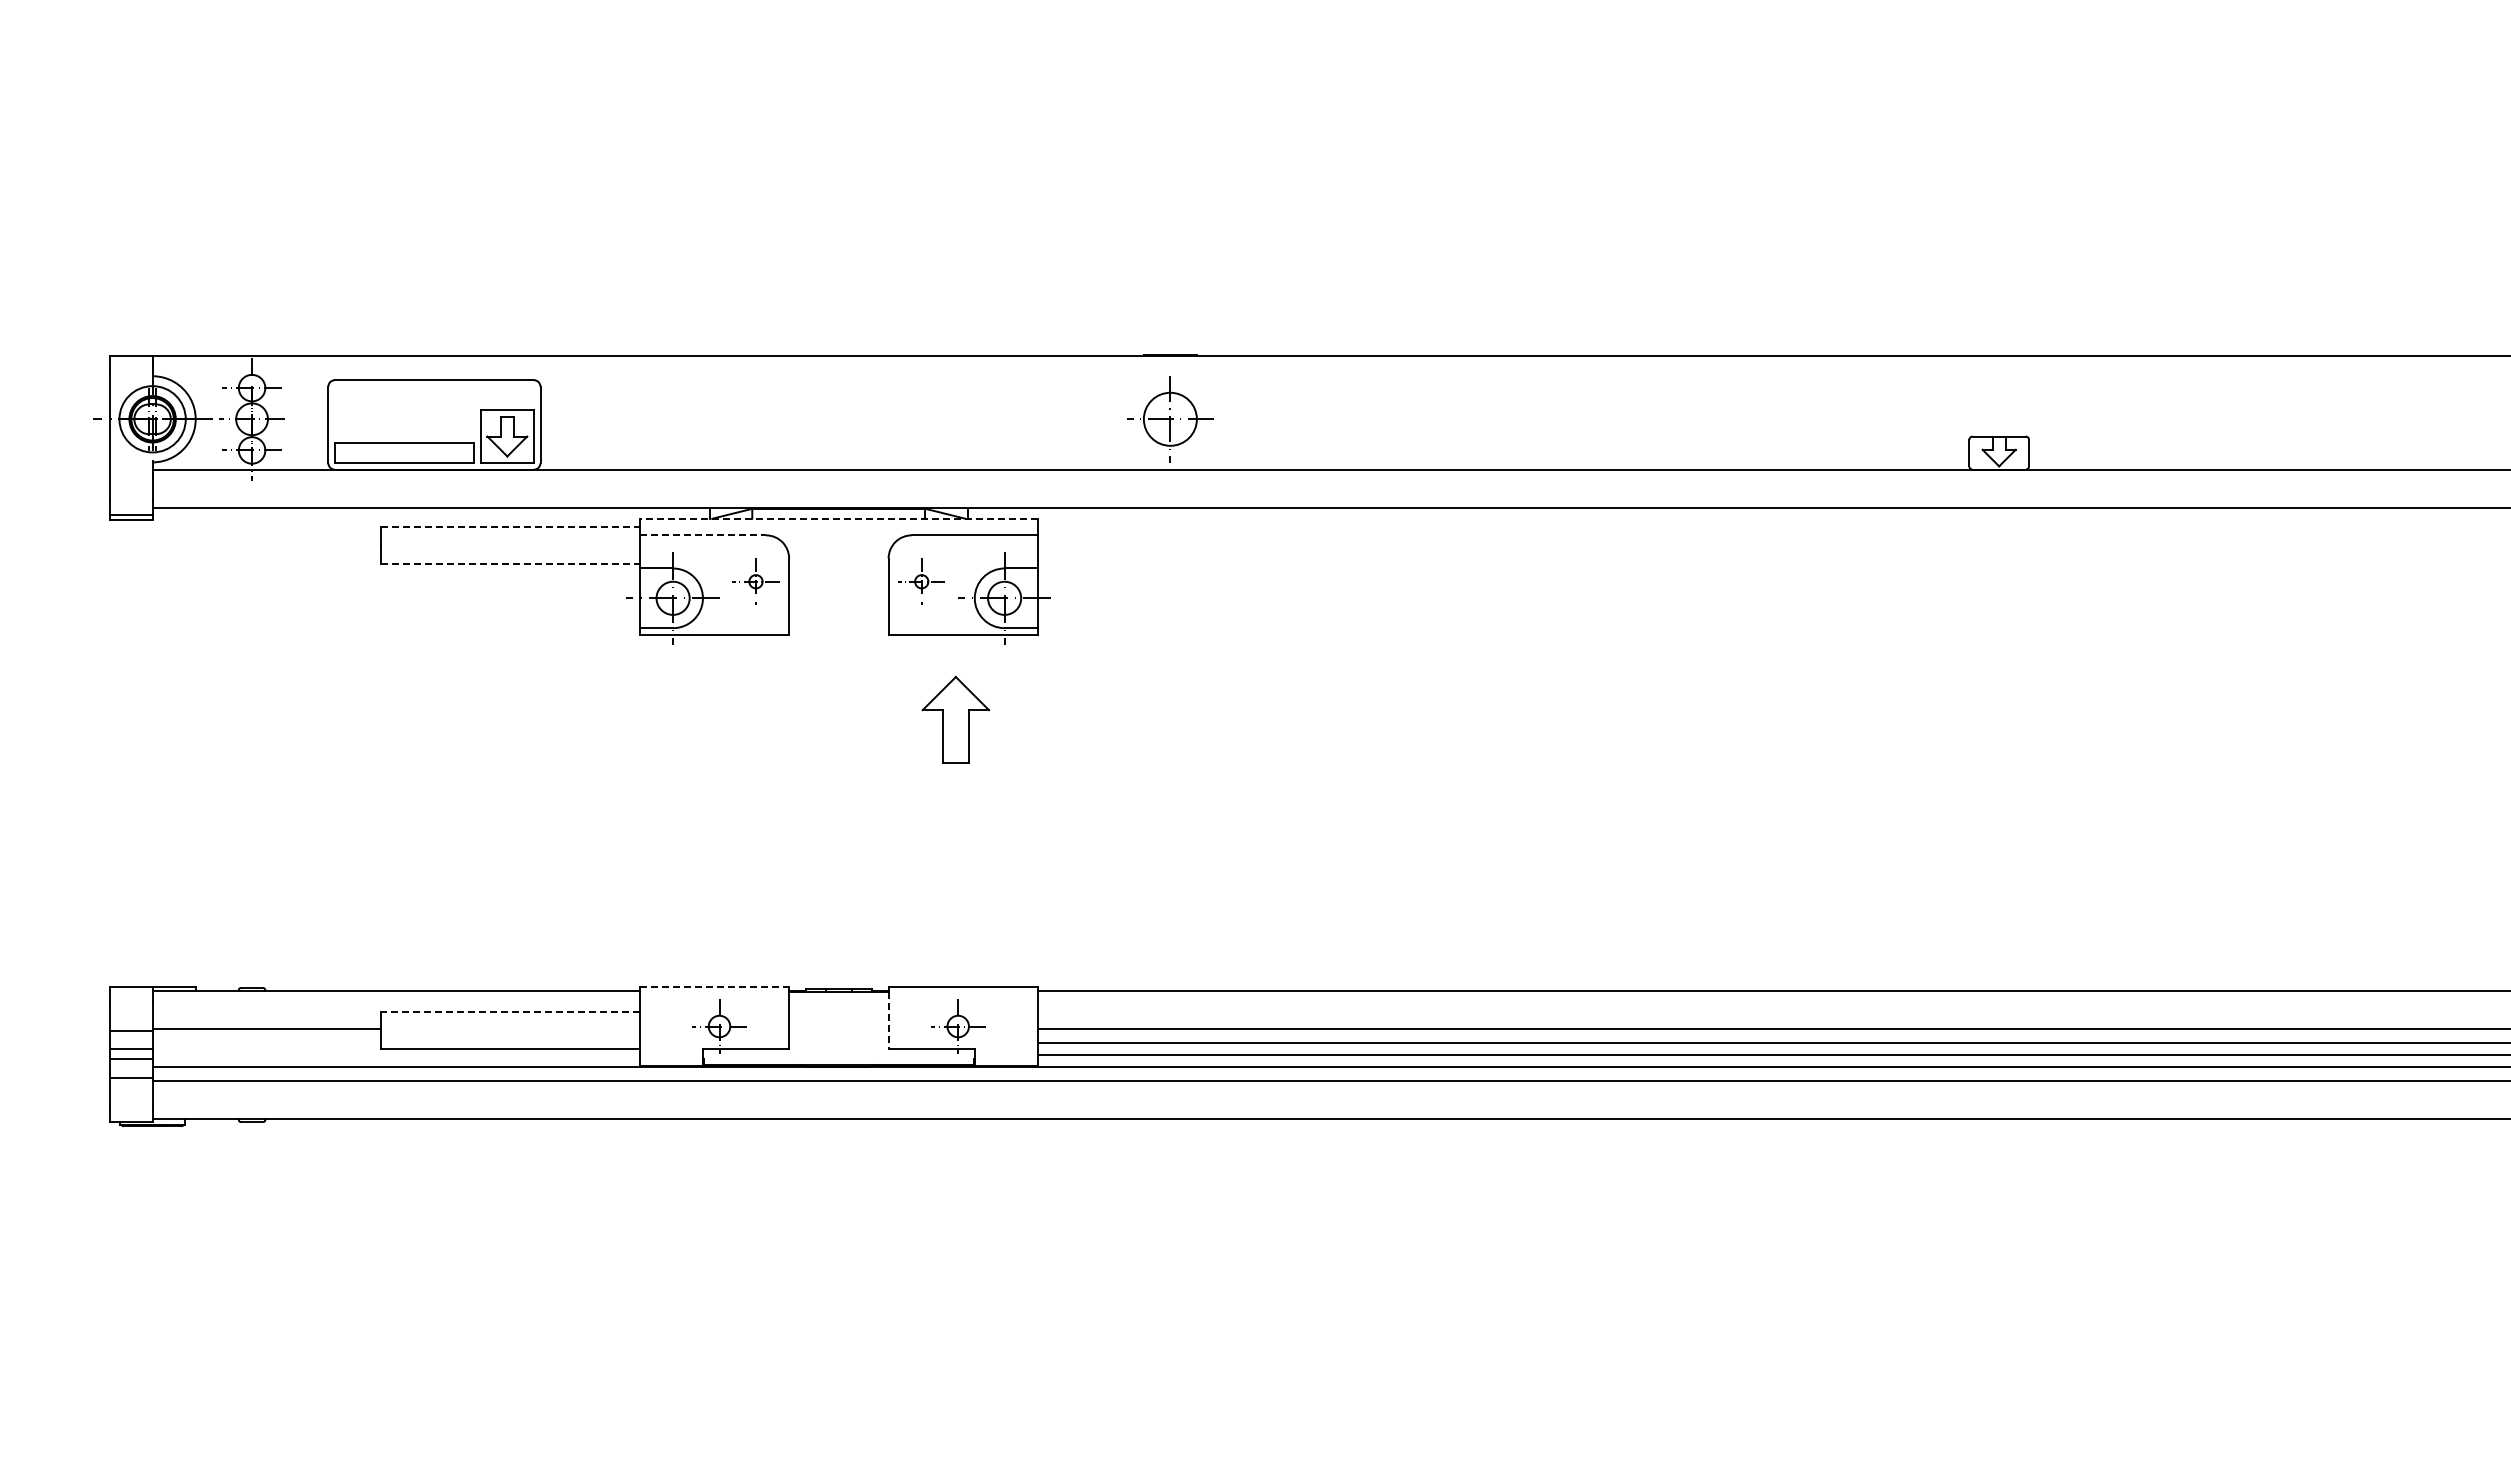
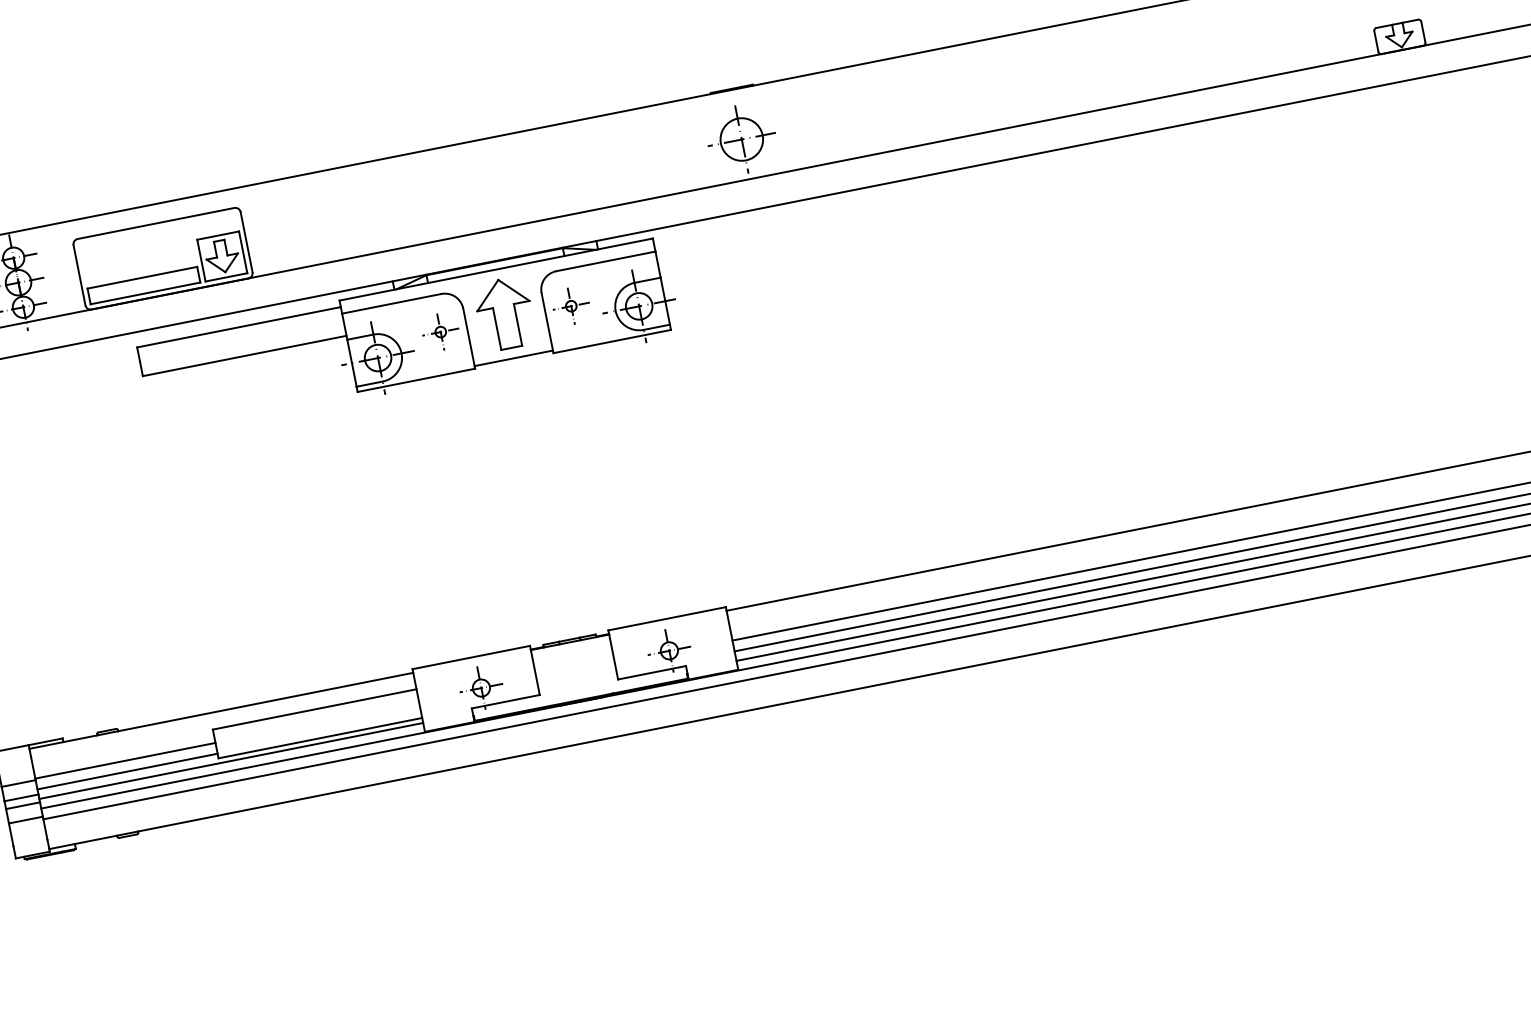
line: (838, 518) -> (495, 269), dashed -> solid
line: (511, 527) -> (239, 327), dashed -> solid
line: (702, 535) -> (391, 304), dashed -> solid
line: (511, 563) -> (245, 355), dashed -> solid
line: (838, 631) -> (513, 358), added
part: (955, 719) -> (504, 313), moved
line: (714, 986) -> (471, 657), dashed -> solid
line: (510, 1012) -> (314, 709), dashed -> solid
line: (888, 1020) -> (613, 656), dashed -> solid
line: (266, 1042) -> (127, 771), added
line: (395, 1055) -> (230, 761), added

